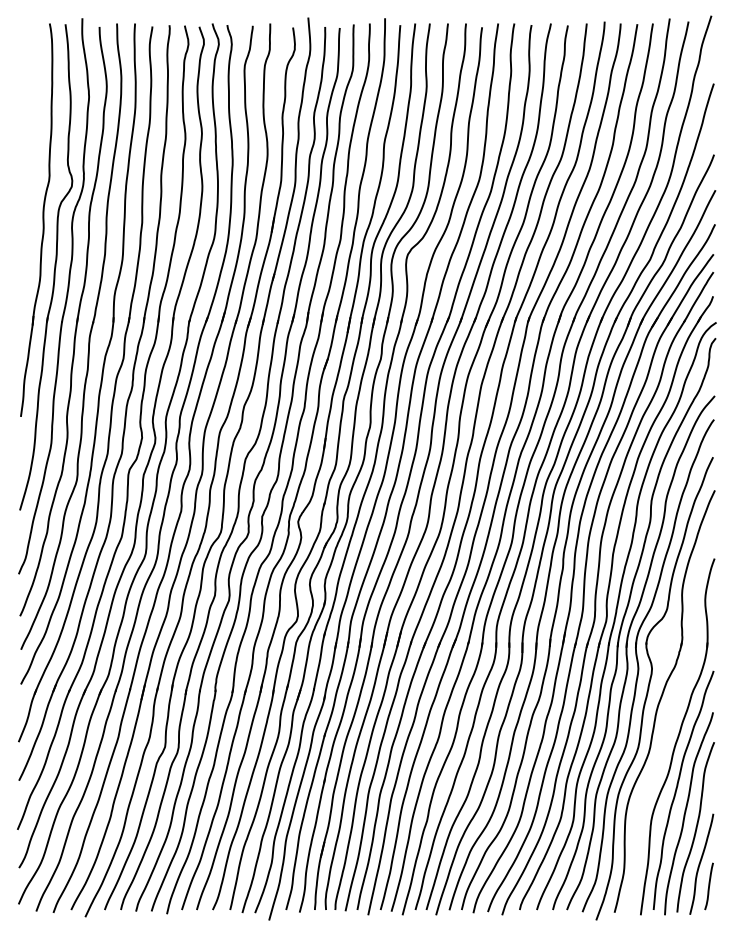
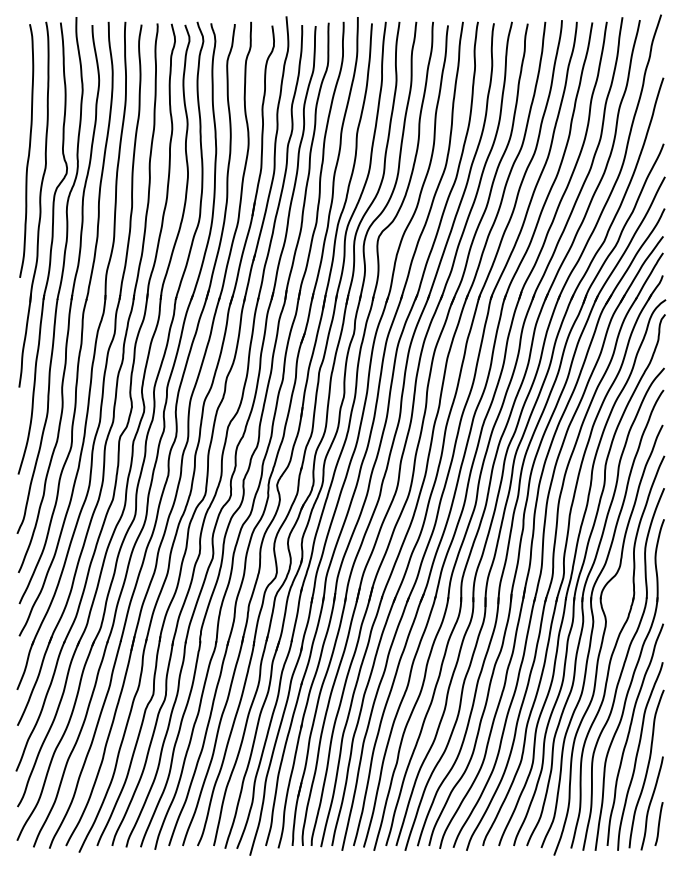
curve: (30, 162) -> (28, 151), added
part: (670, 720) -> (623, 669), added

